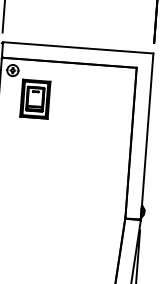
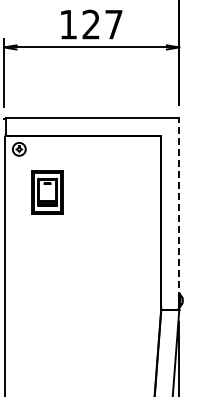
part: (35, 99) -> (47, 192), moved
line: (147, 136) -> (179, 213), solid -> dashed

